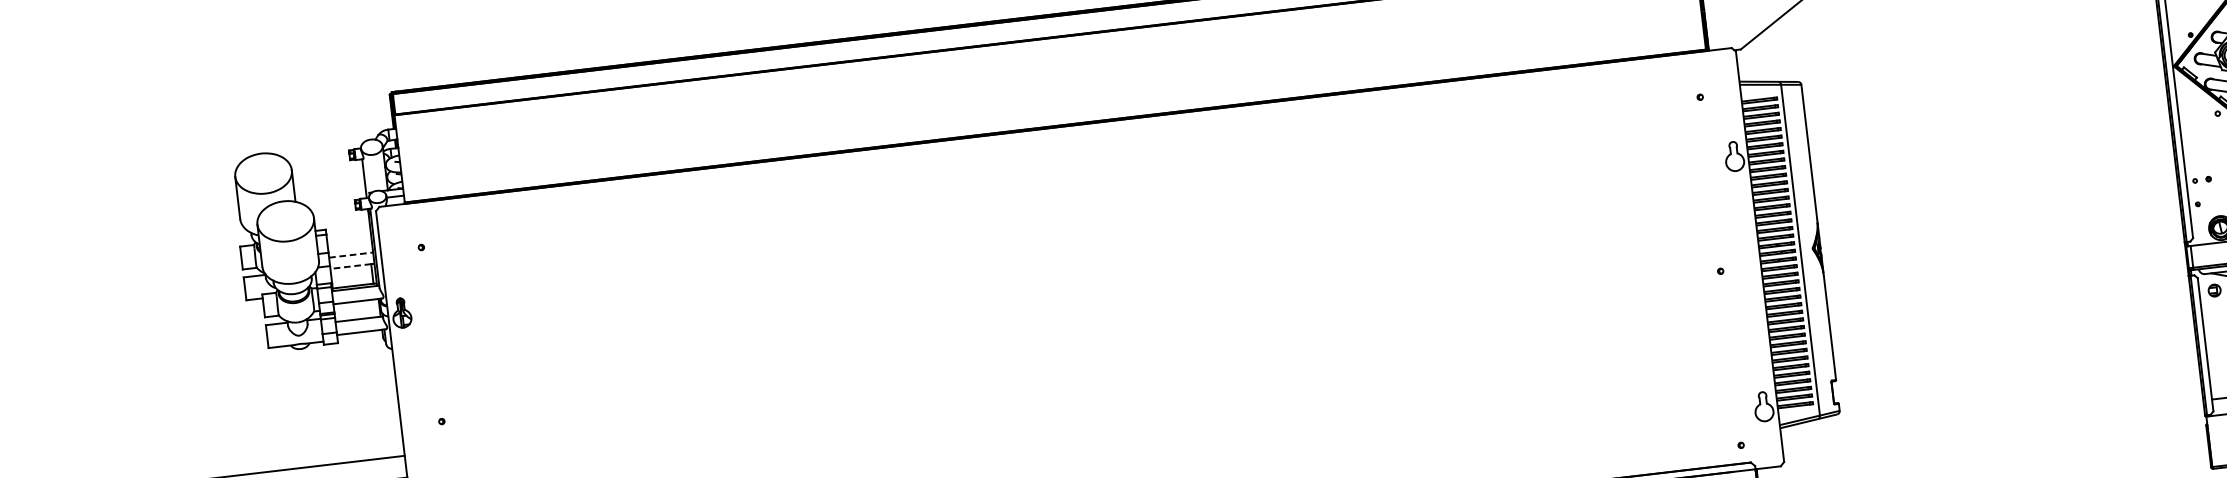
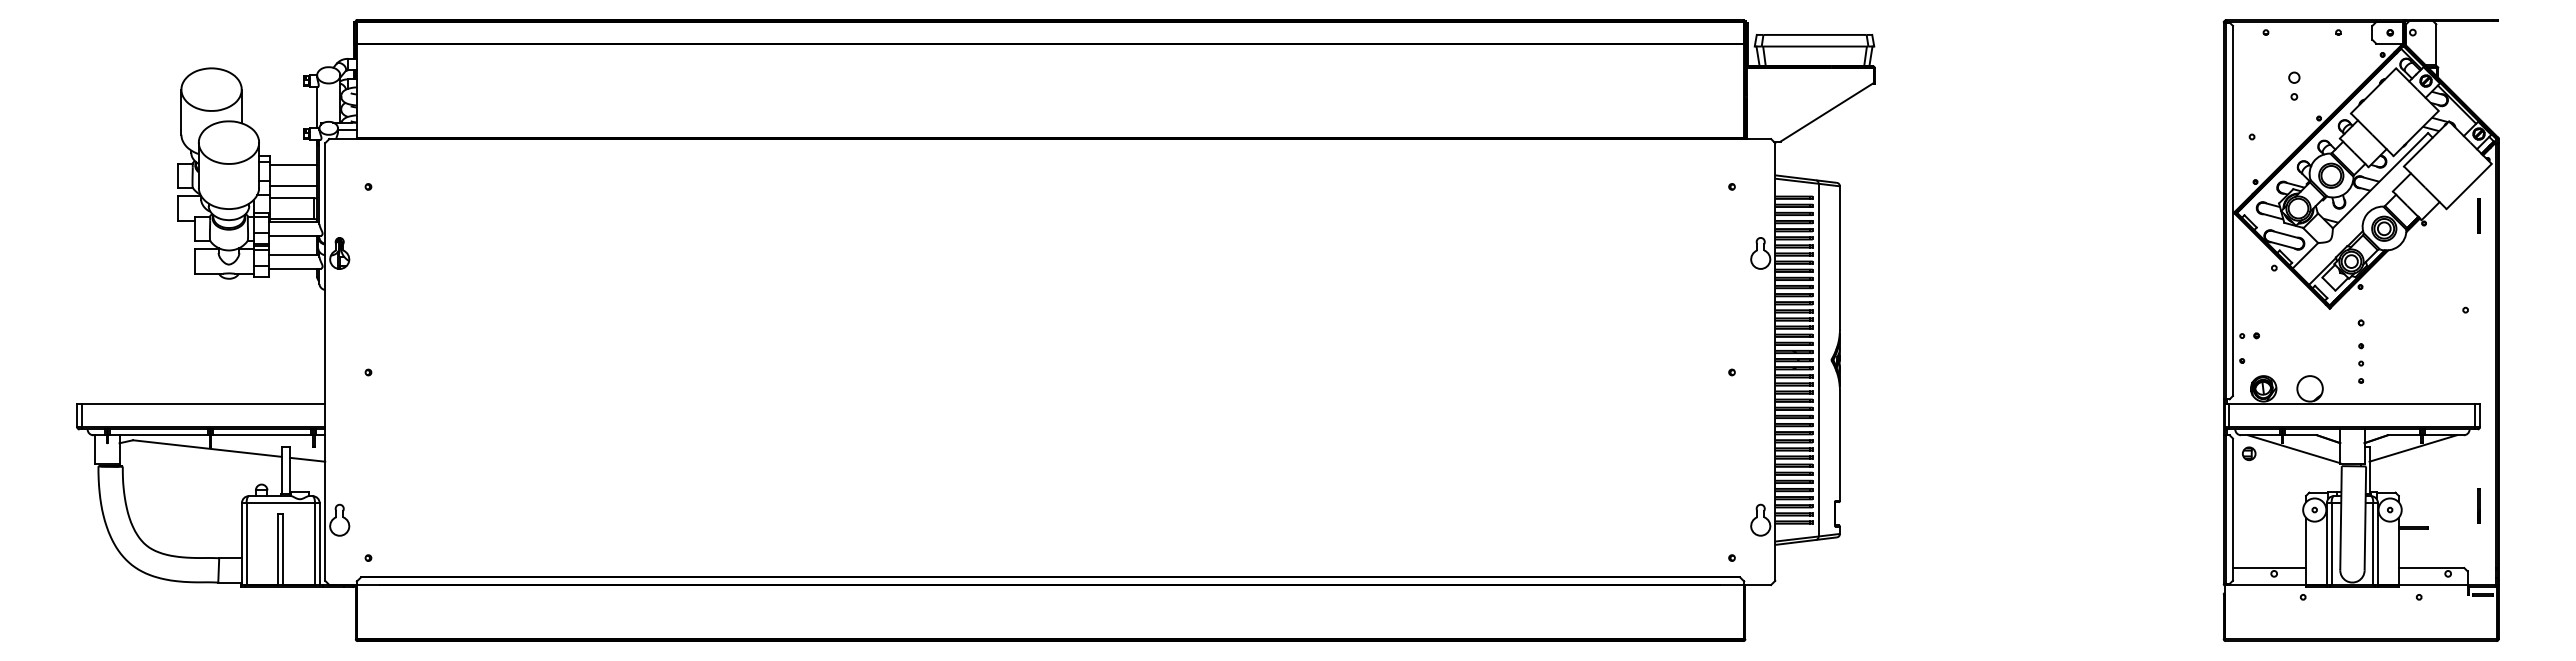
line: (348, 235) -> (293, 165), added
line: (352, 255) -> (294, 186), dashed -> solid
line: (350, 266) -> (291, 198), dashed -> solid

